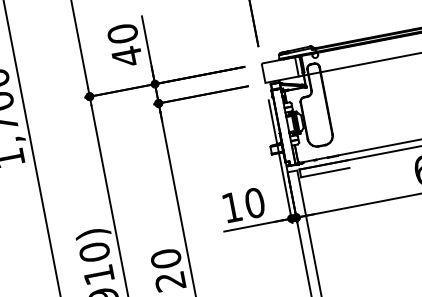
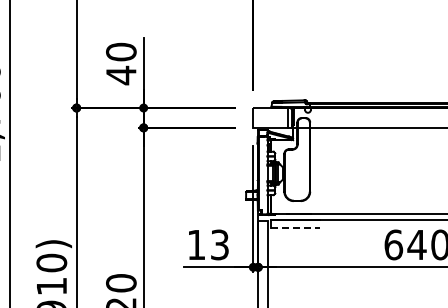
line: (325, 172) -> (295, 228), solid -> dashed
text: (254, 202) -> (219, 244), 10 -> 13

